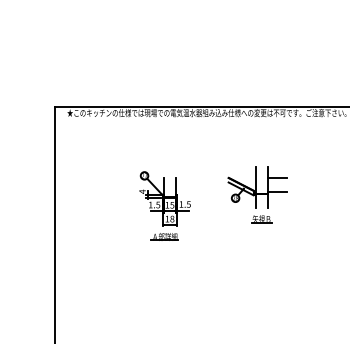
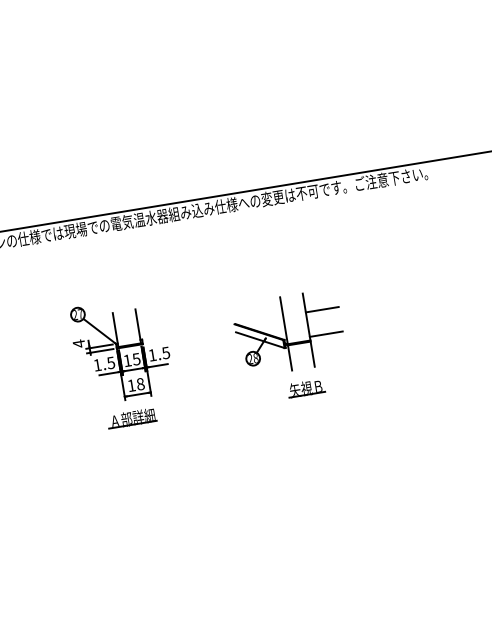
part: (164, 205) -> (122, 362), moved

